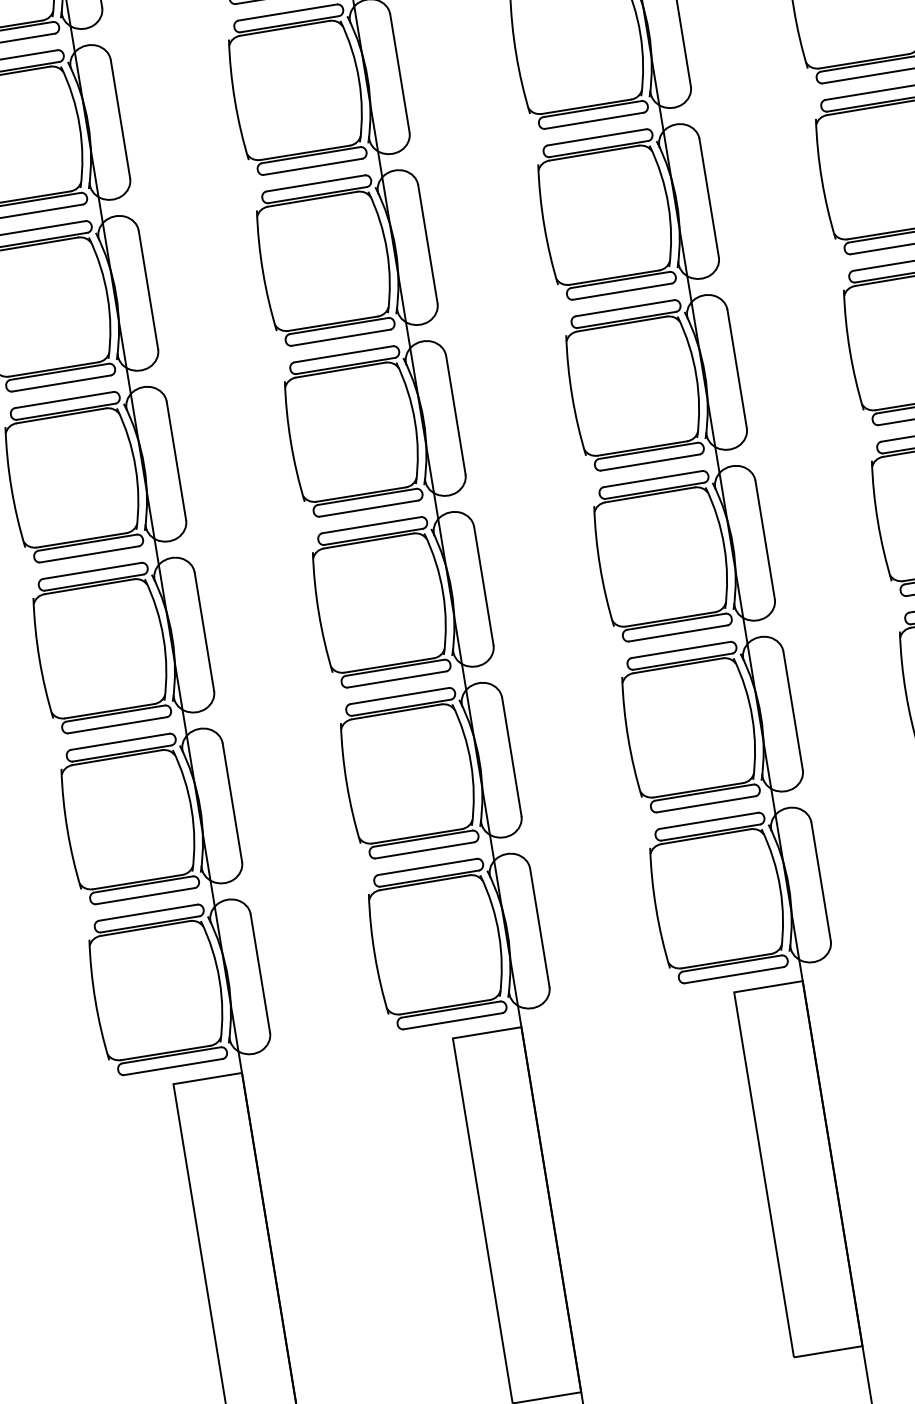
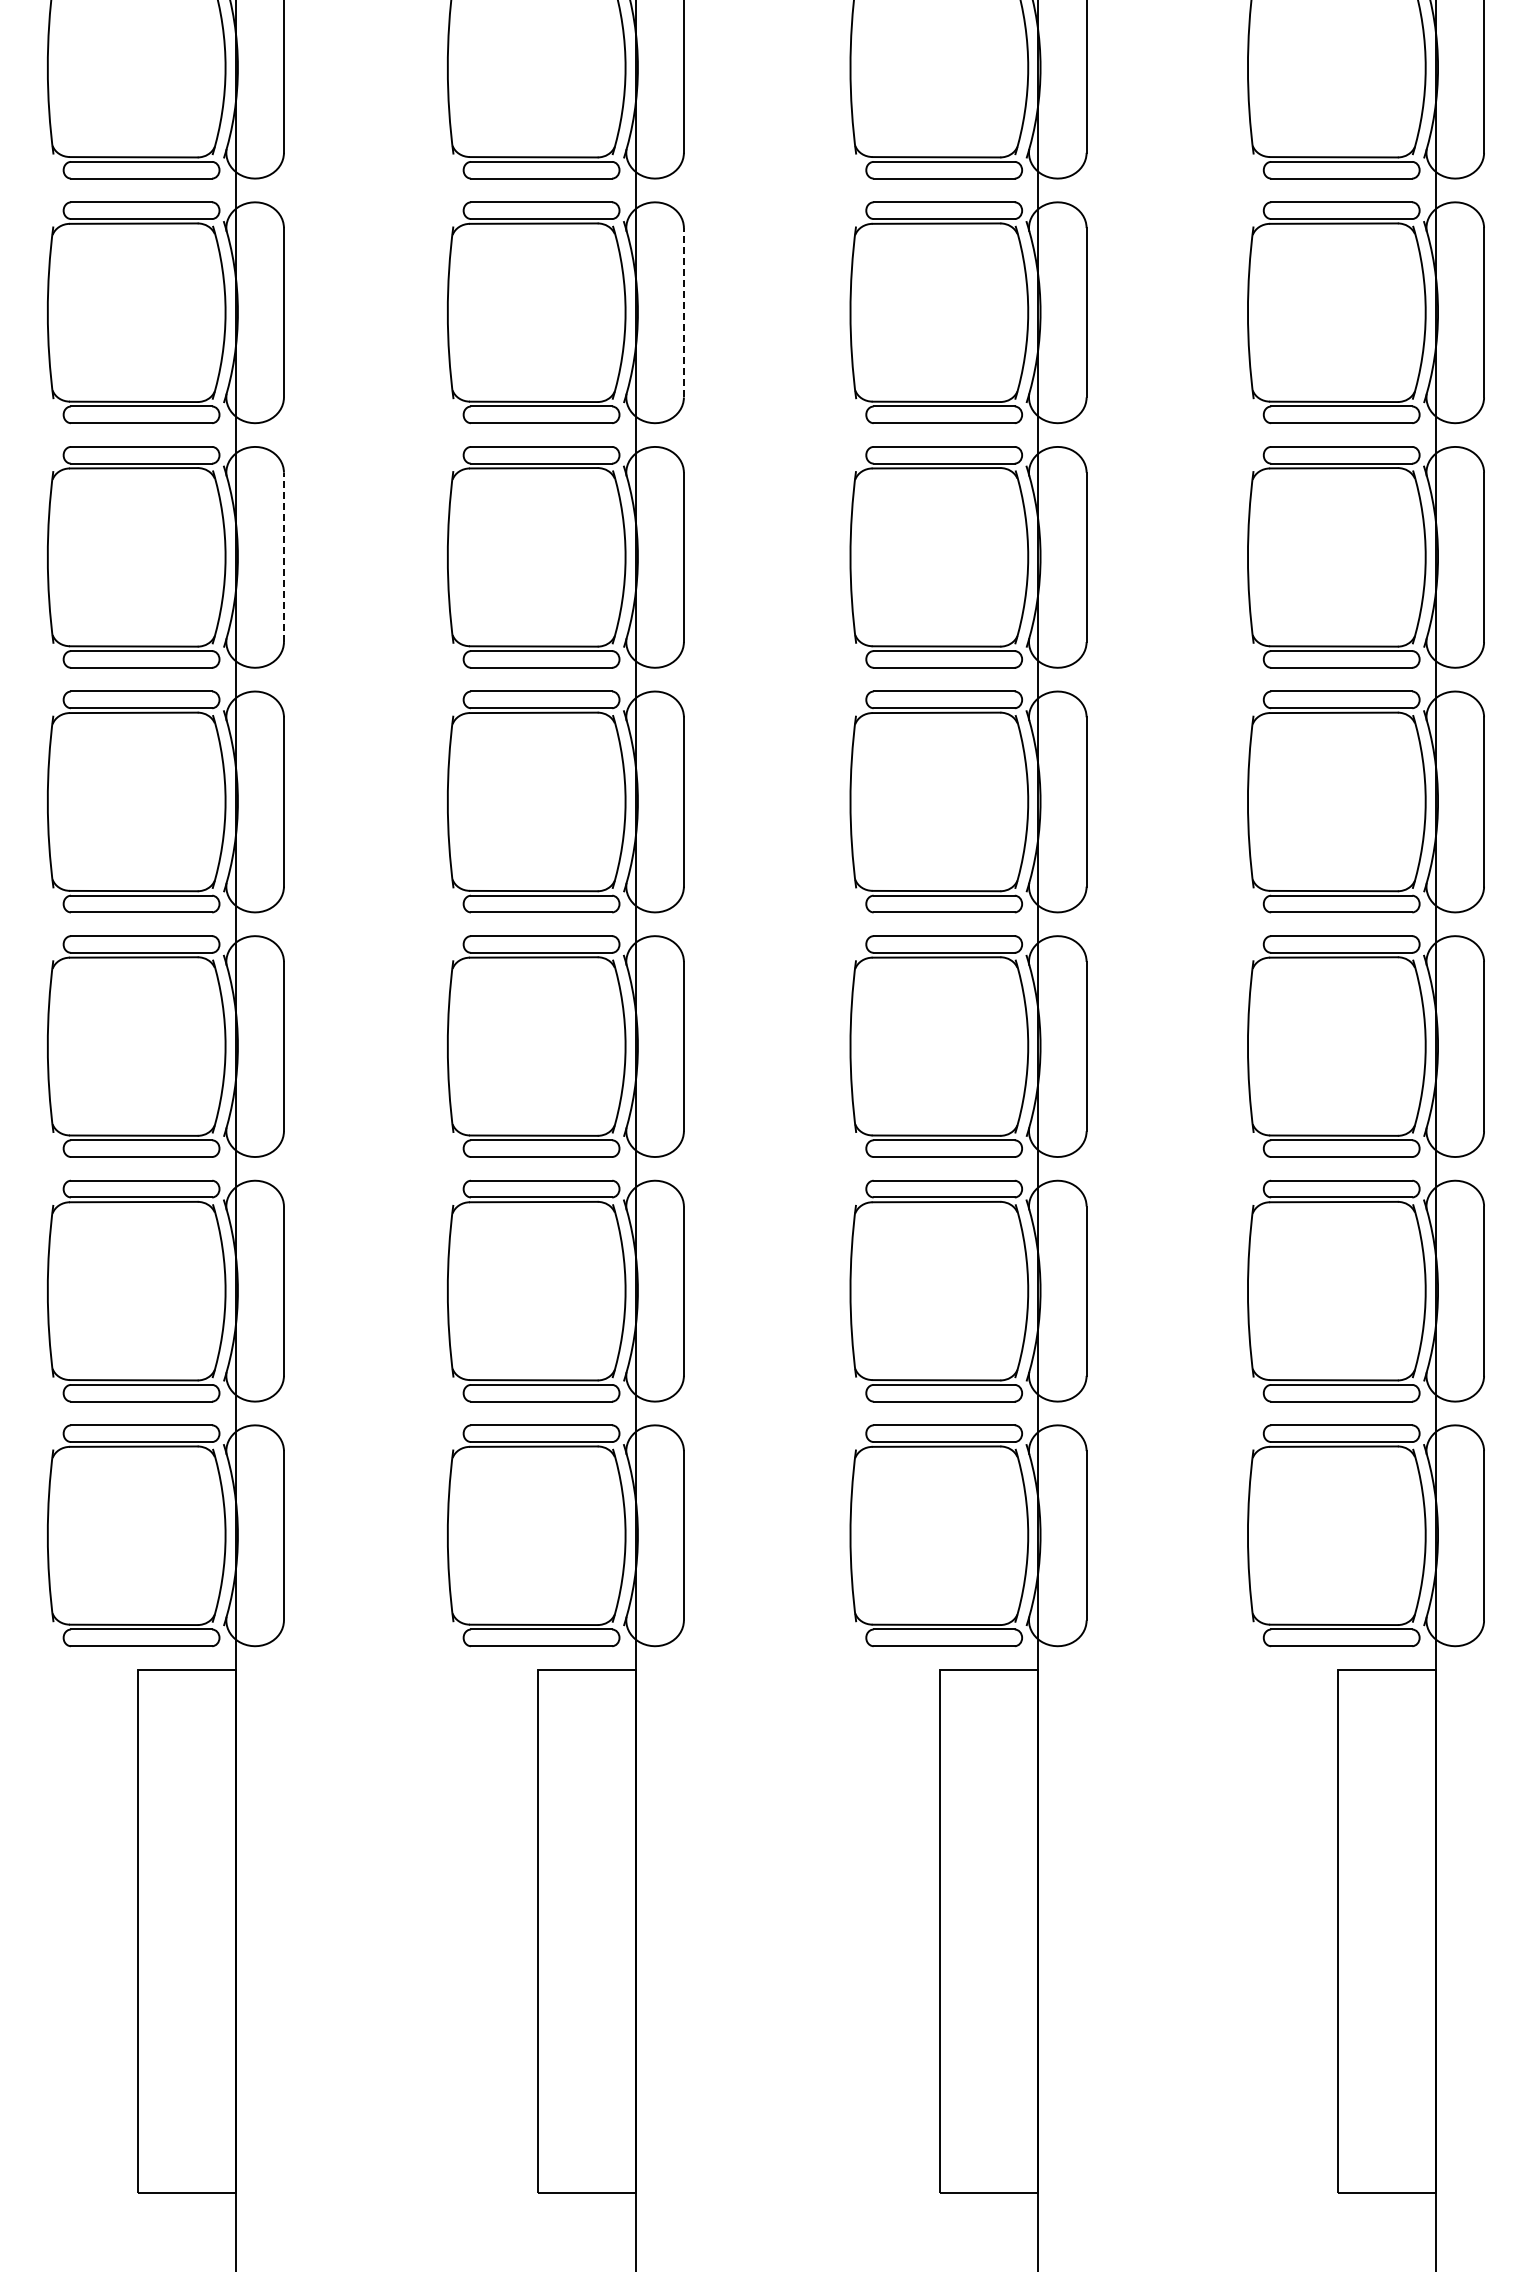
line: (399, 73) -> (683, 312), solid -> dashed
line: (148, 290) -> (283, 557), solid -> dashed

